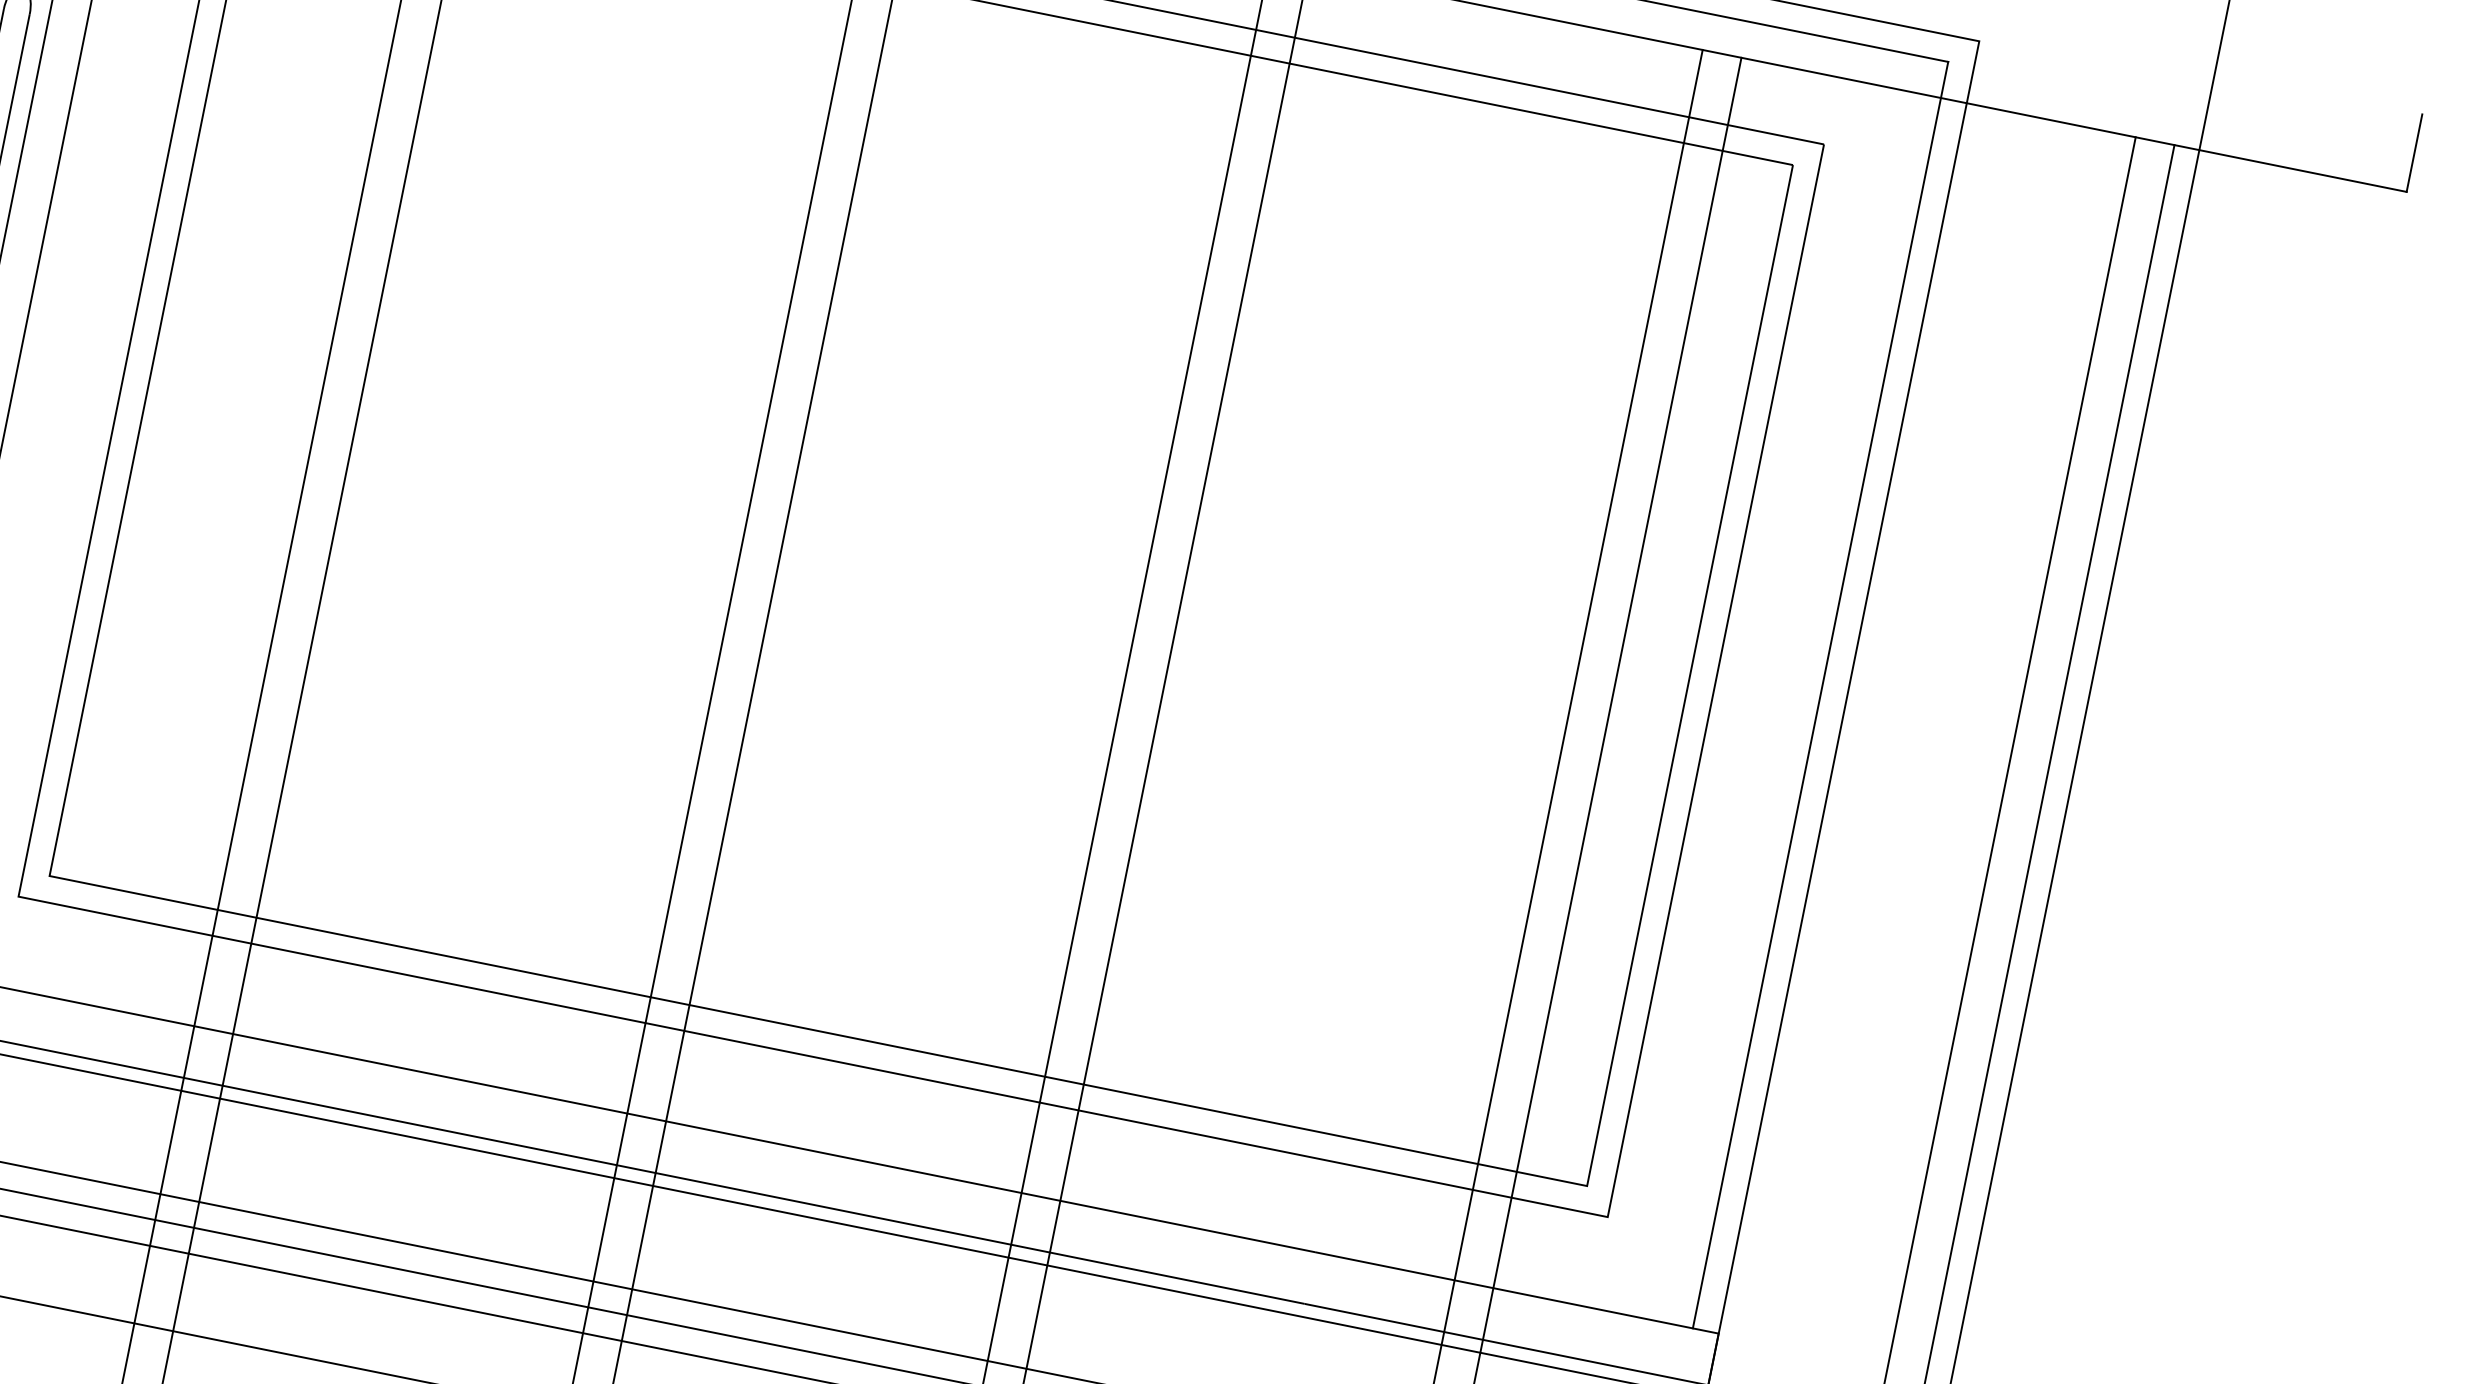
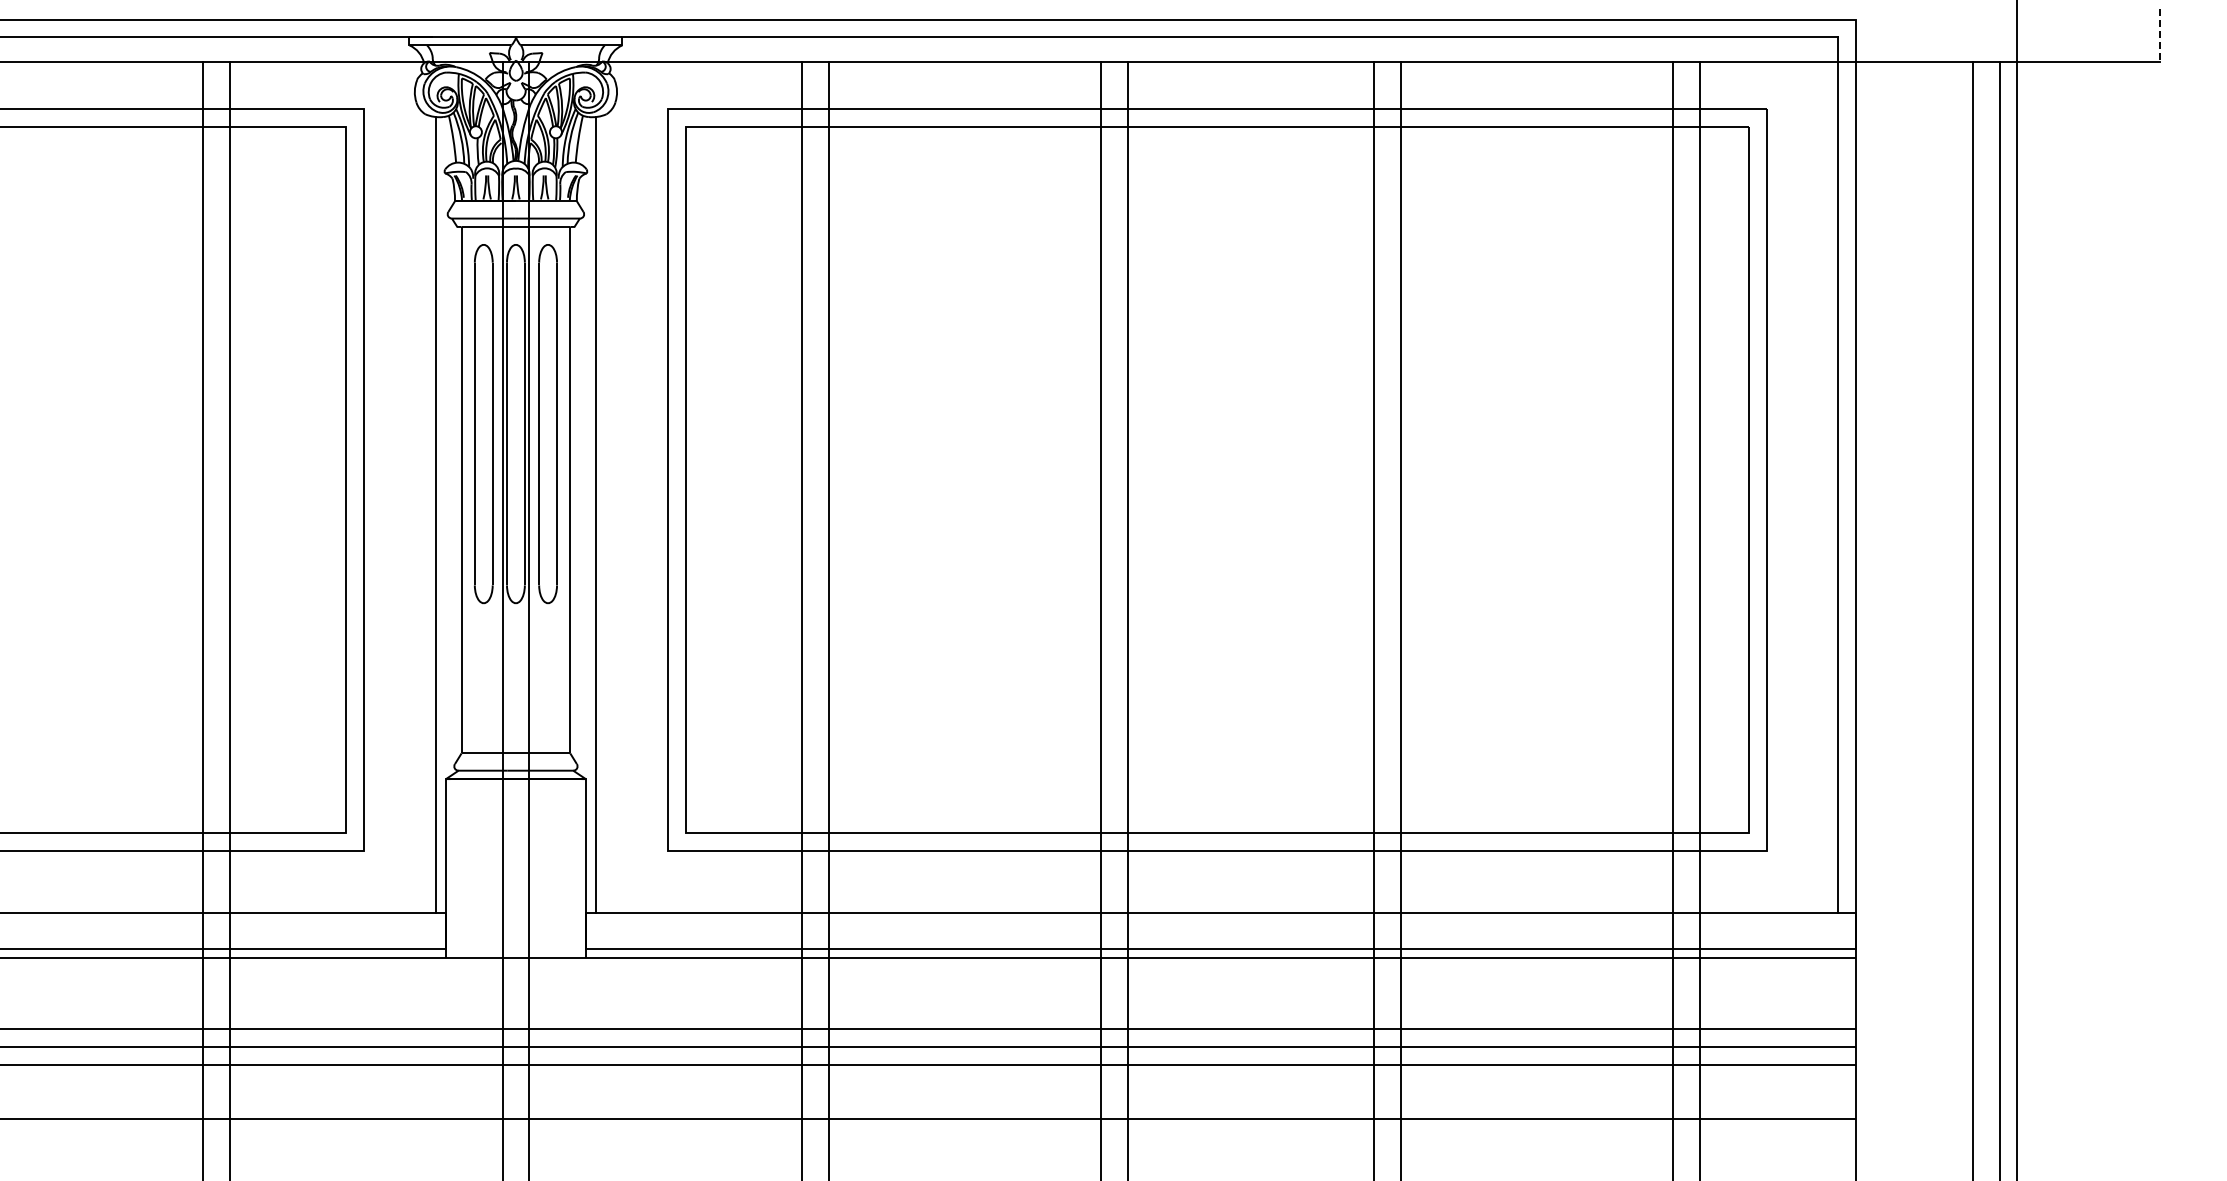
line: (2414, 153) -> (2160, 35), solid -> dashed

